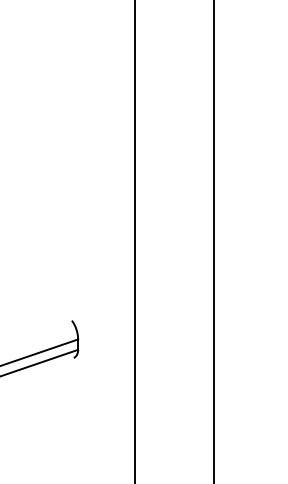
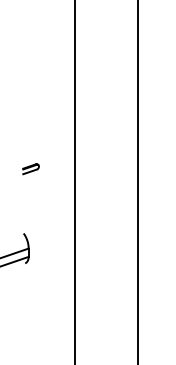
part: (80, 240) -> (30, 169), added

